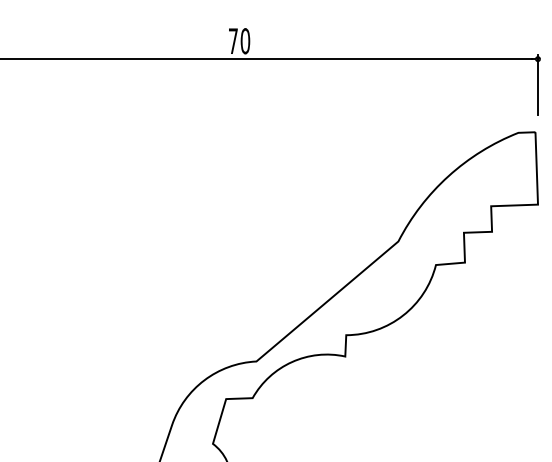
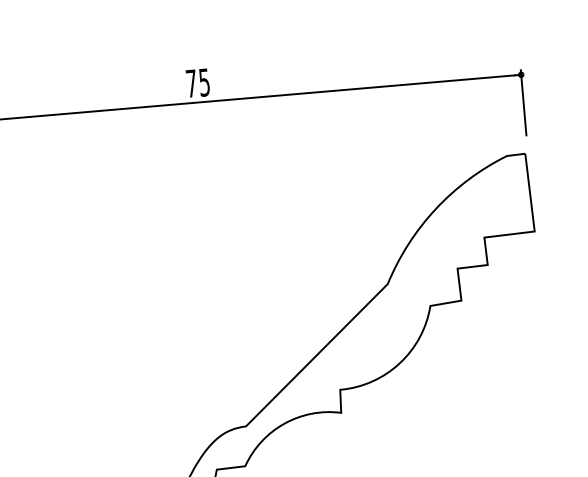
text: (245, 41) -> (204, 82), 70 -> 75

